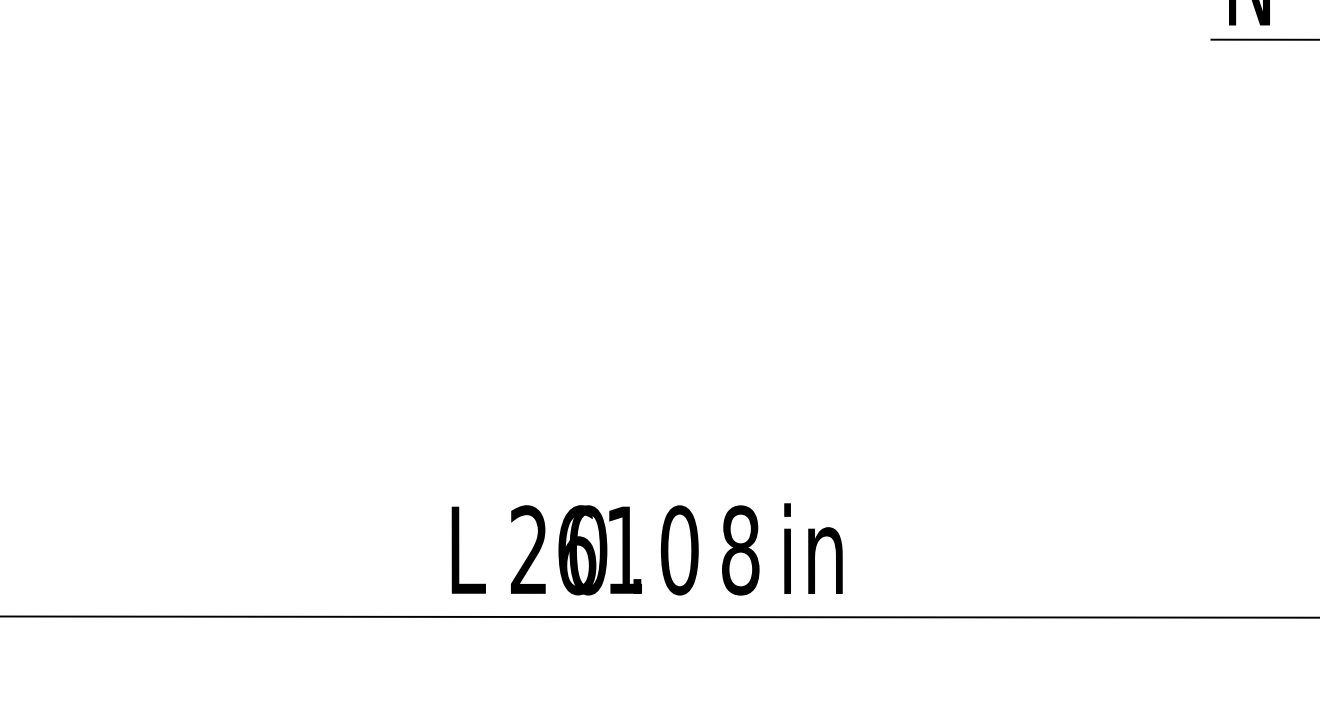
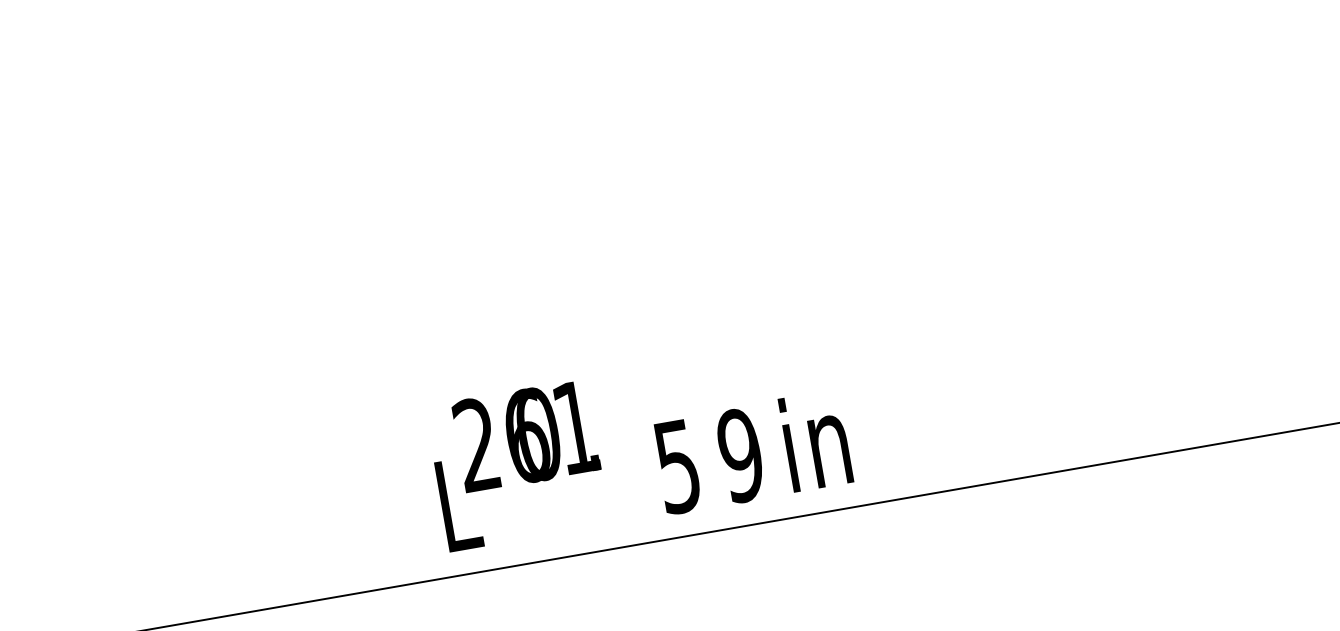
text: (576, 550) -> (526, 436), moved
text: (679, 550) -> (677, 466), 0 -> 5
text: (740, 550) -> (740, 455), 8 -> 9

